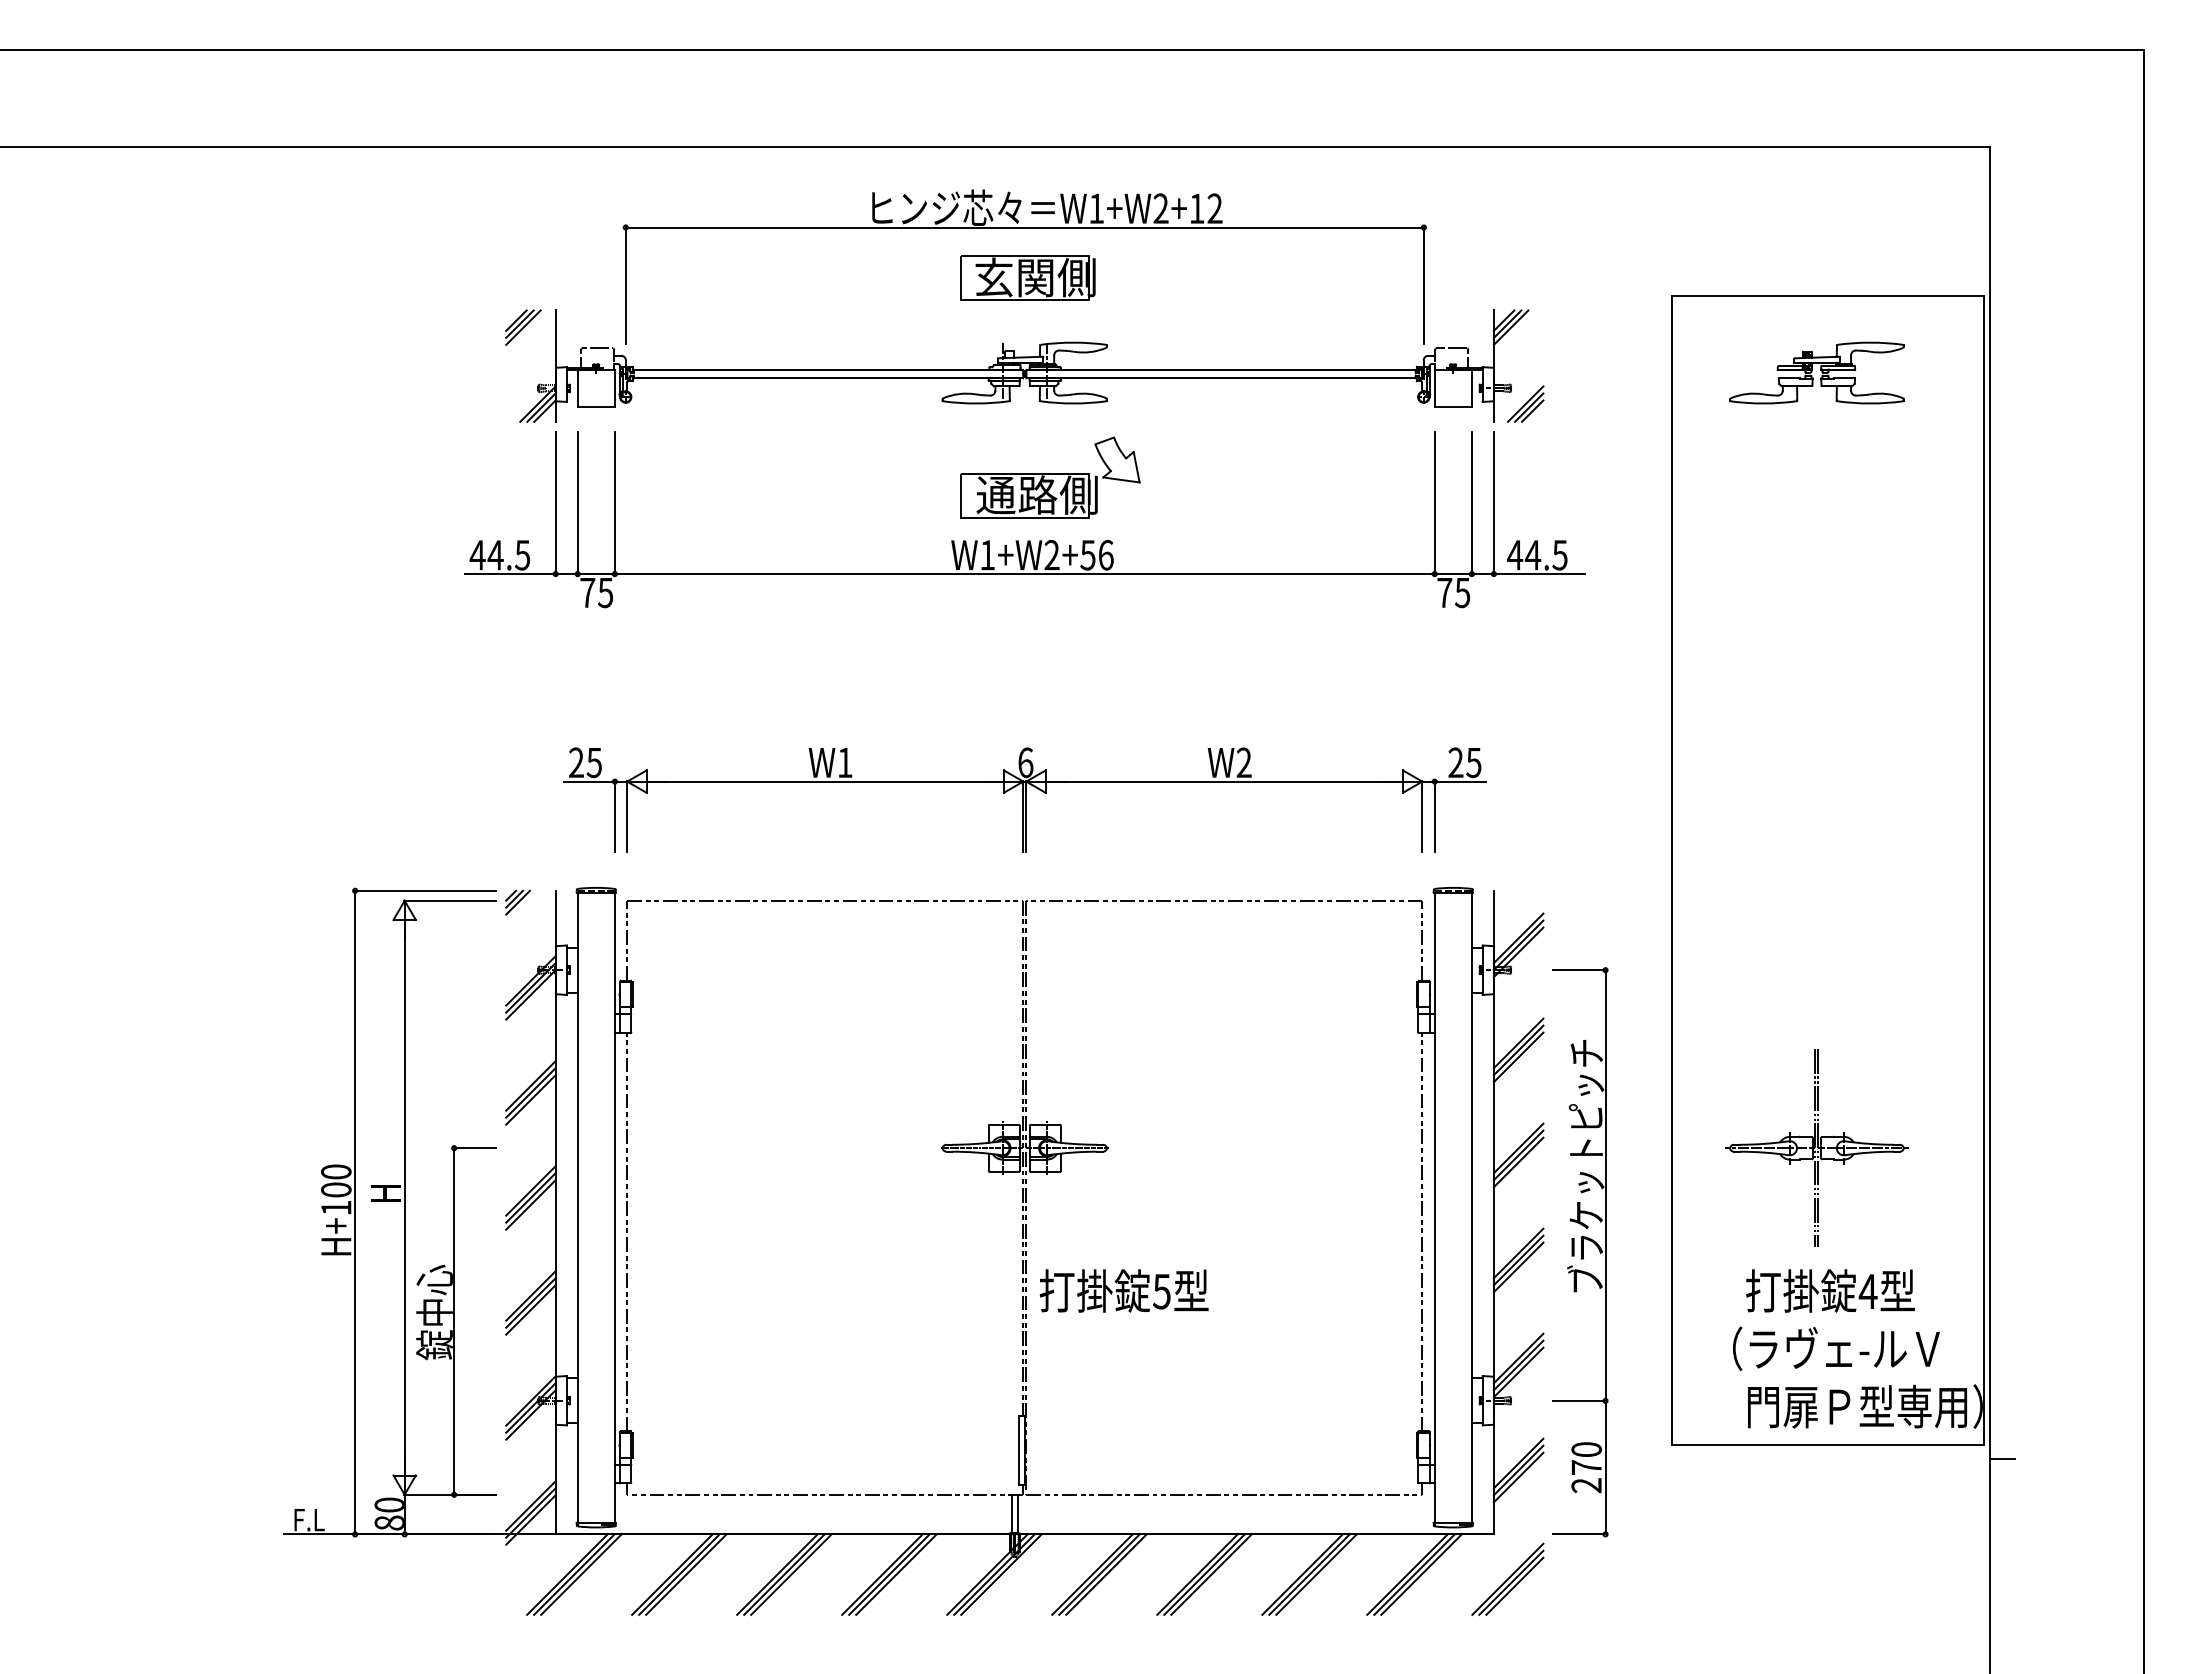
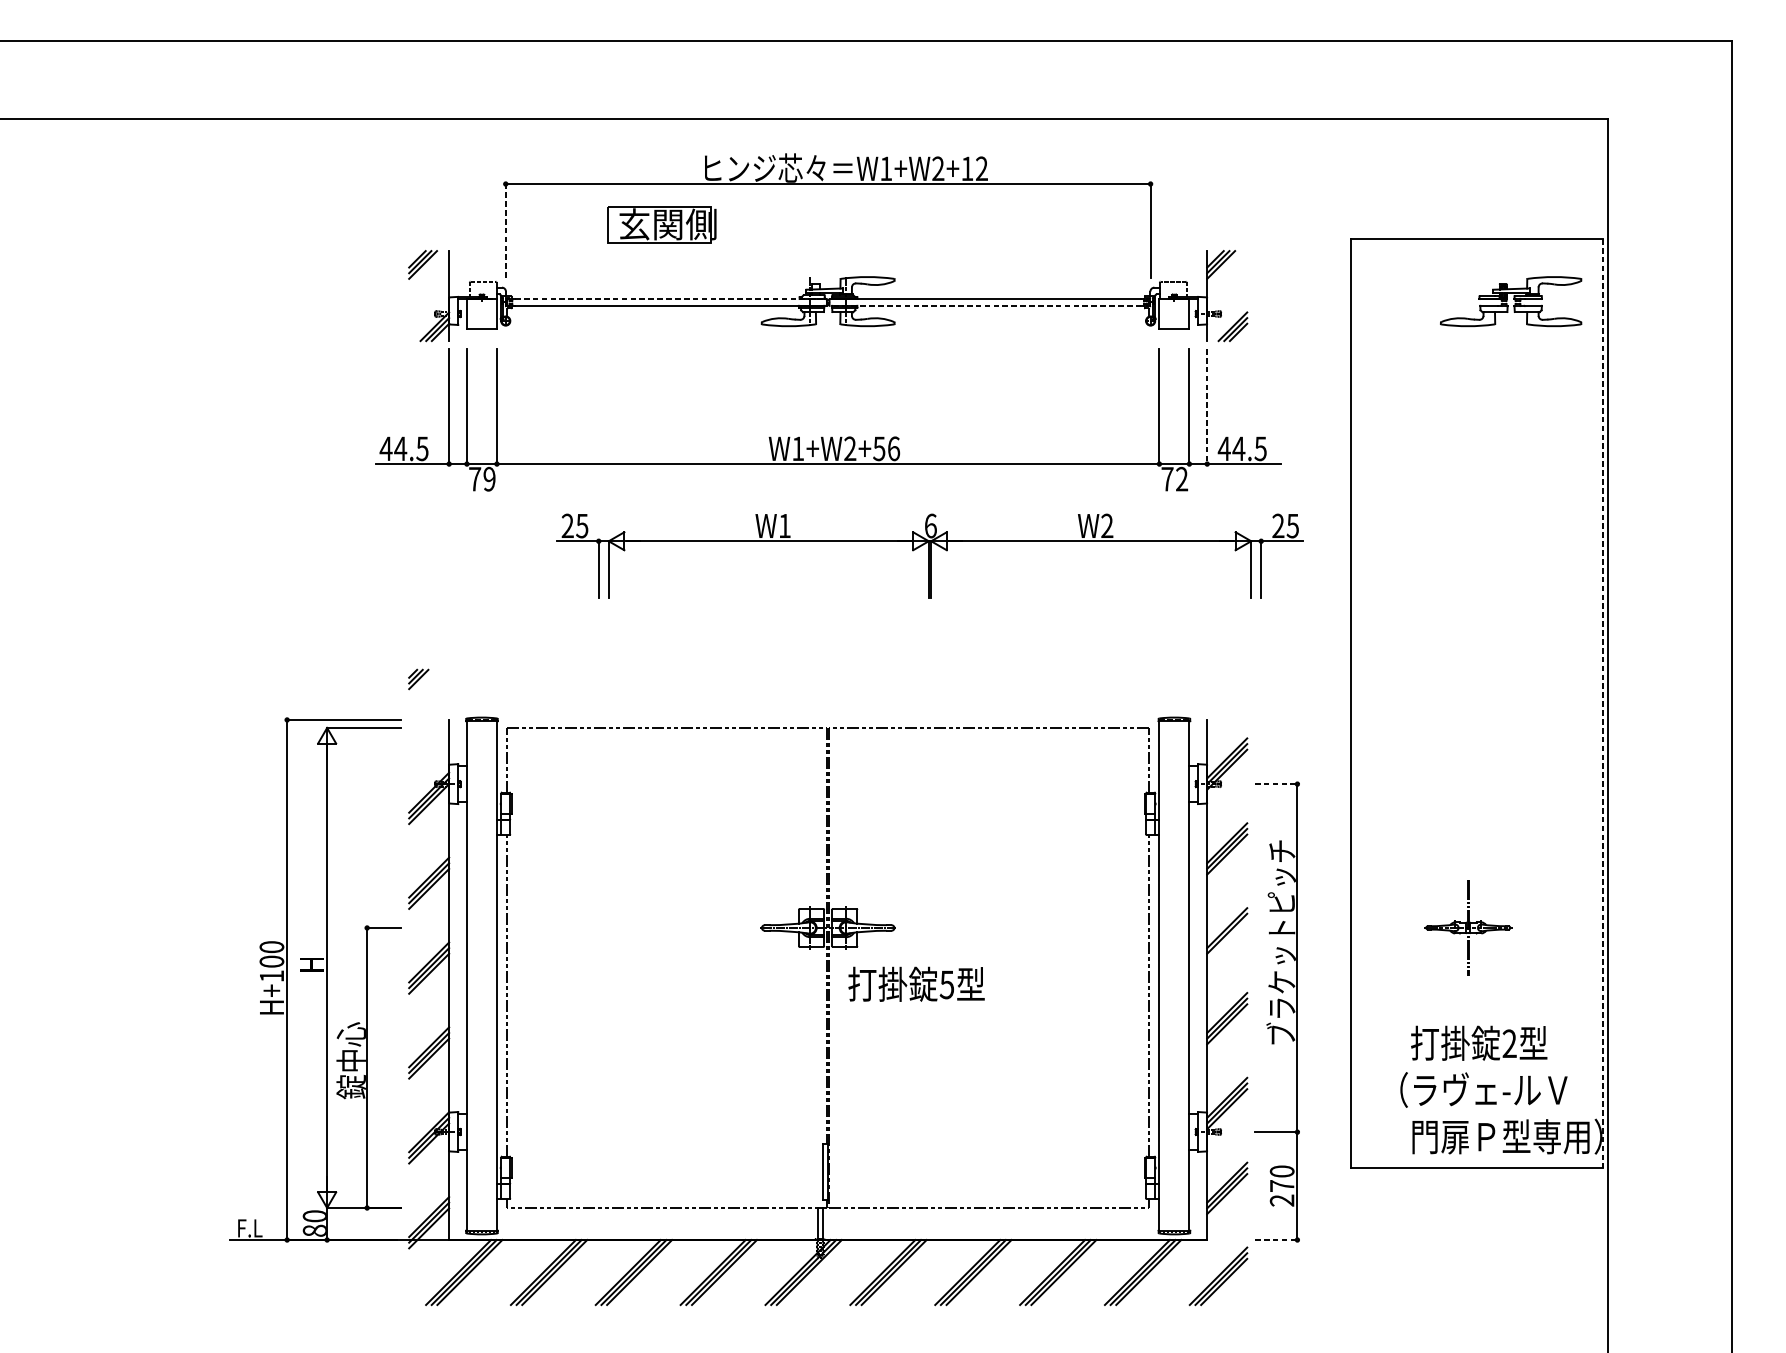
part: (1027, 277) -> (661, 224), moved
line: (625, 284) -> (505, 230), solid -> dashed
line: (830, 369) -> (671, 298), solid -> dashed
part: (1816, 372) -> (1510, 301), moved
line: (1219, 378) -> (985, 306), solid -> dashed
part: (1050, 477) -> (848, 386), removed
line: (1493, 503) -> (1206, 407), solid -> dashed
text: (605, 592) -> (489, 478), 75 -> 79
text: (1462, 592) -> (1181, 478), 75 -> 72
part: (1024, 799) -> (929, 555), moved
line: (1983, 870) -> (1602, 703), solid -> dashed
part: (517, 902) -> (418, 679), moved
line: (1579, 970) -> (1276, 784), solid -> dashed
part: (1816, 1147) -> (1467, 927), size x0.6
line: (1518, 1162) -> (1227, 939), removed
text: (1123, 1290) -> (916, 983), moved
text: (1867, 1290) -> (1509, 1042), 4 -> 2
line: (2002, 1458) -> (1618, 1178), removed
line: (1580, 1534) -> (1277, 1240), solid -> dashed

